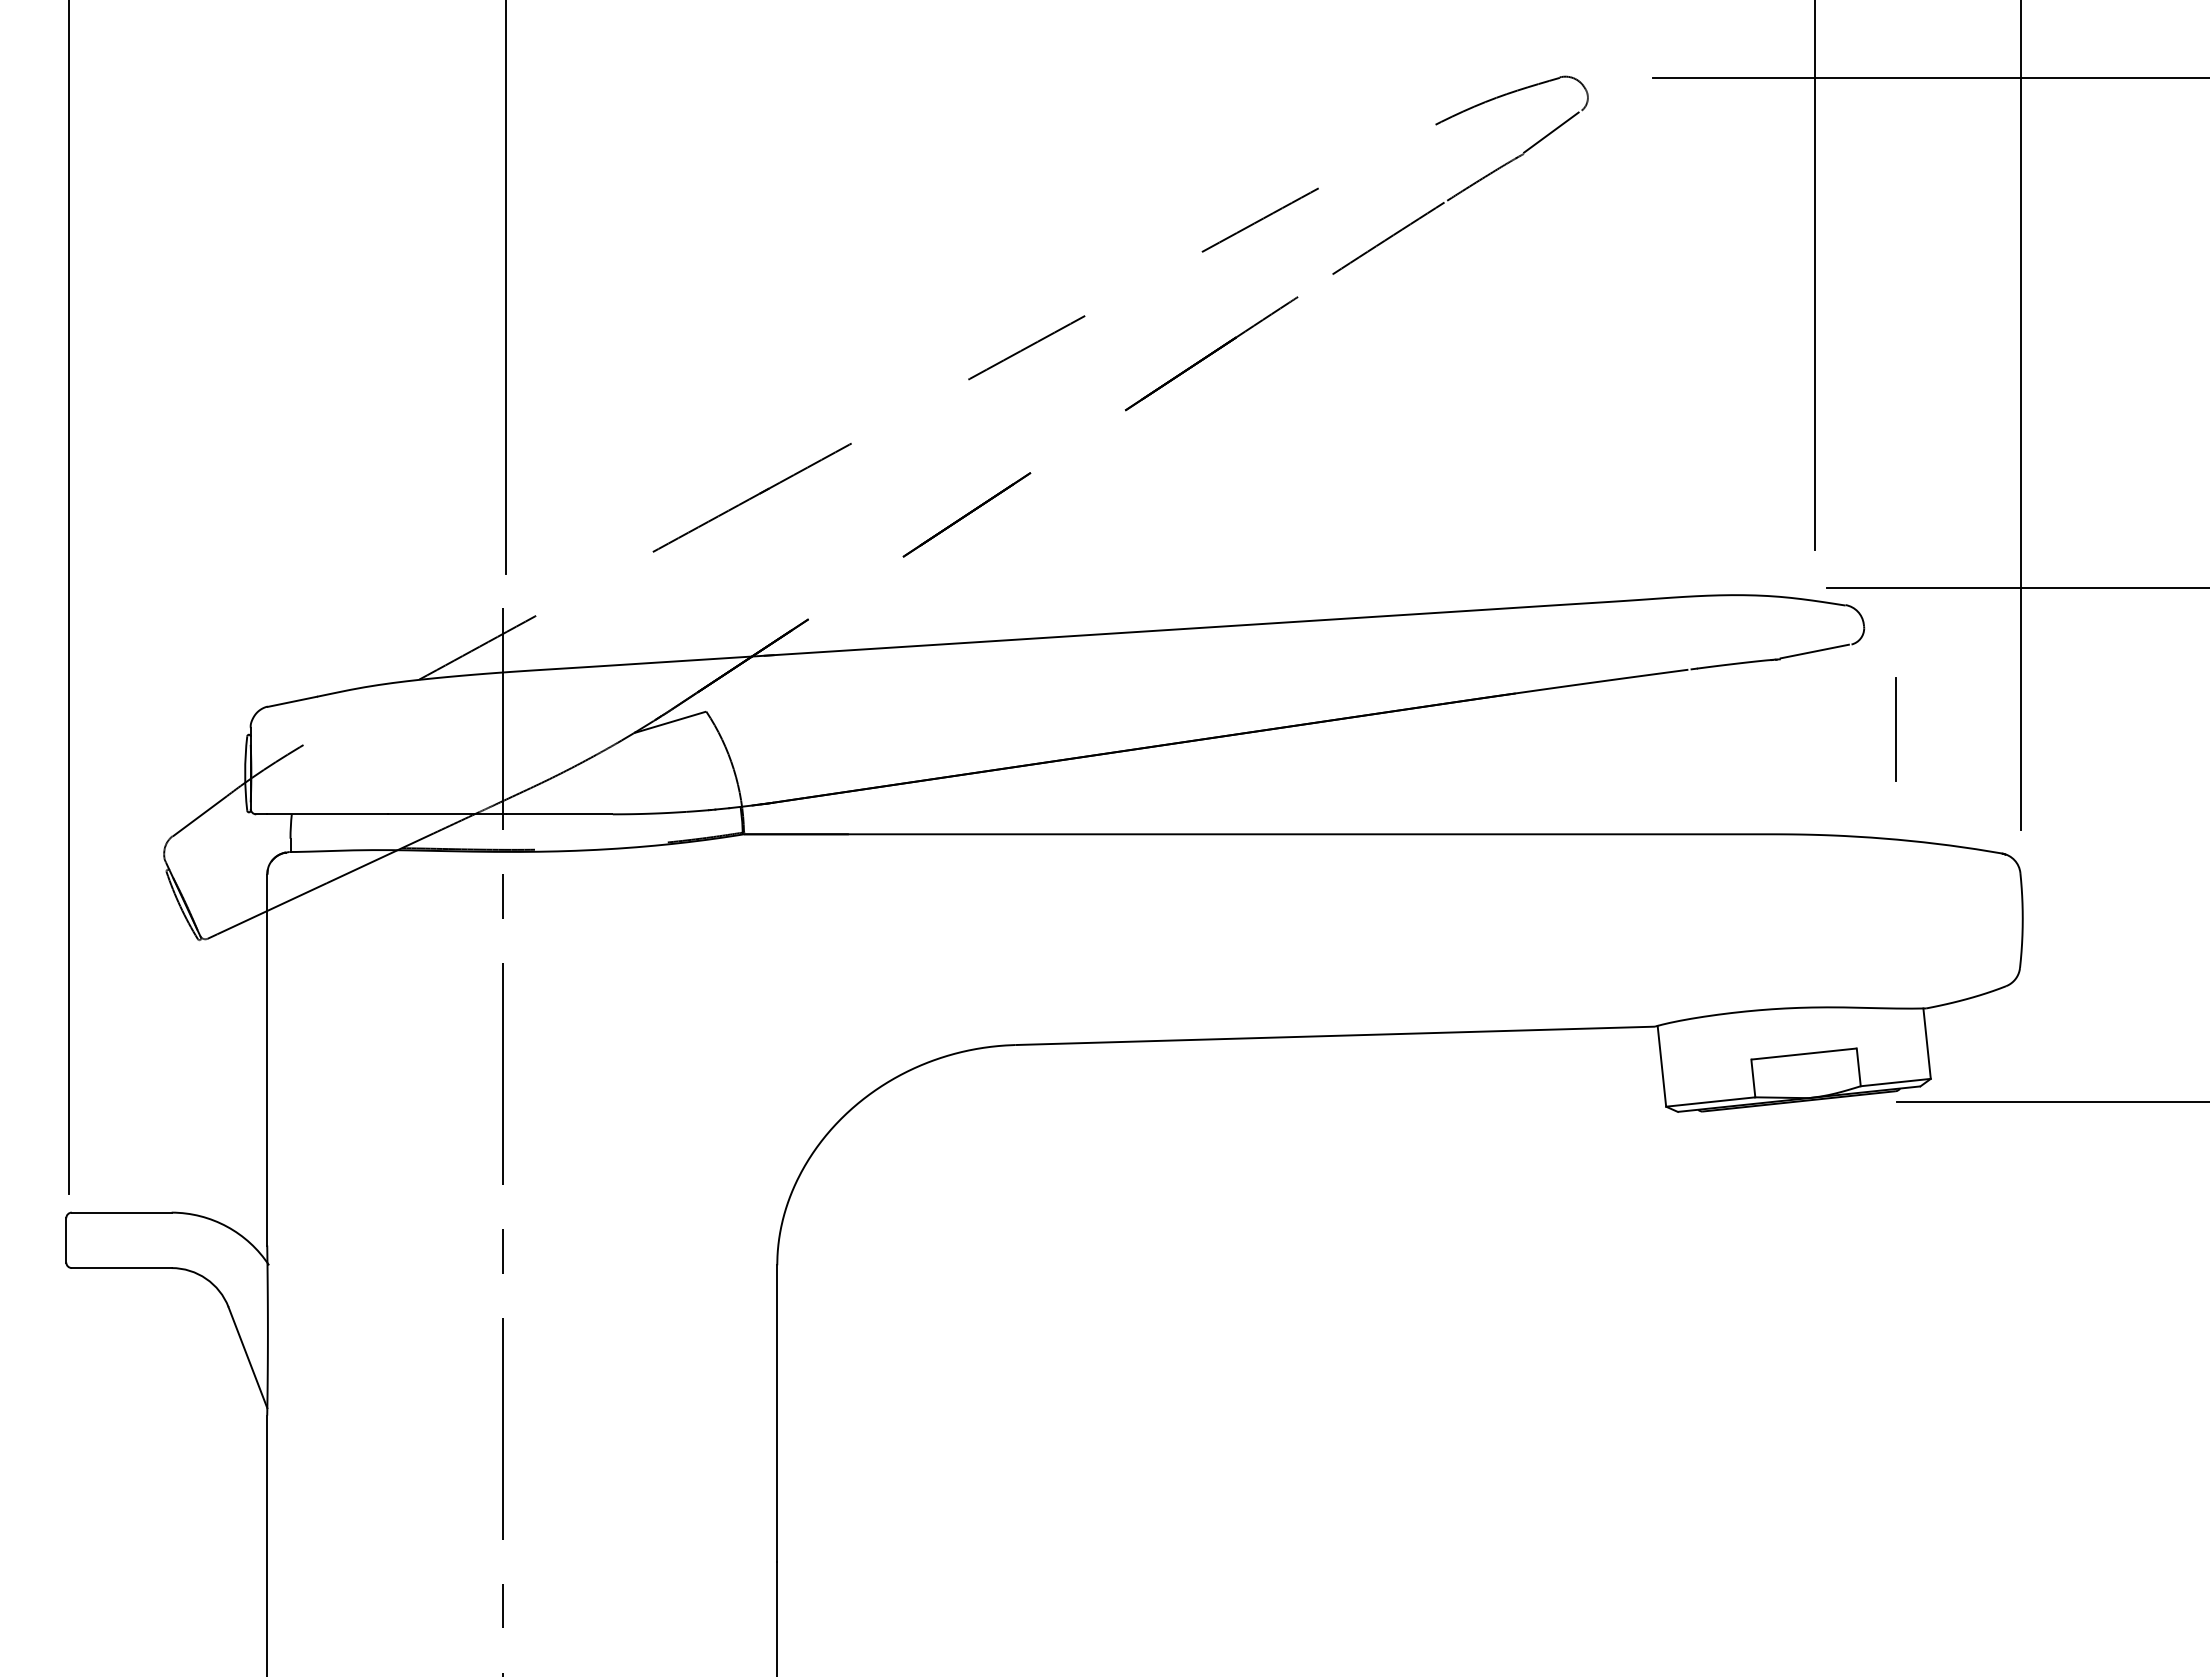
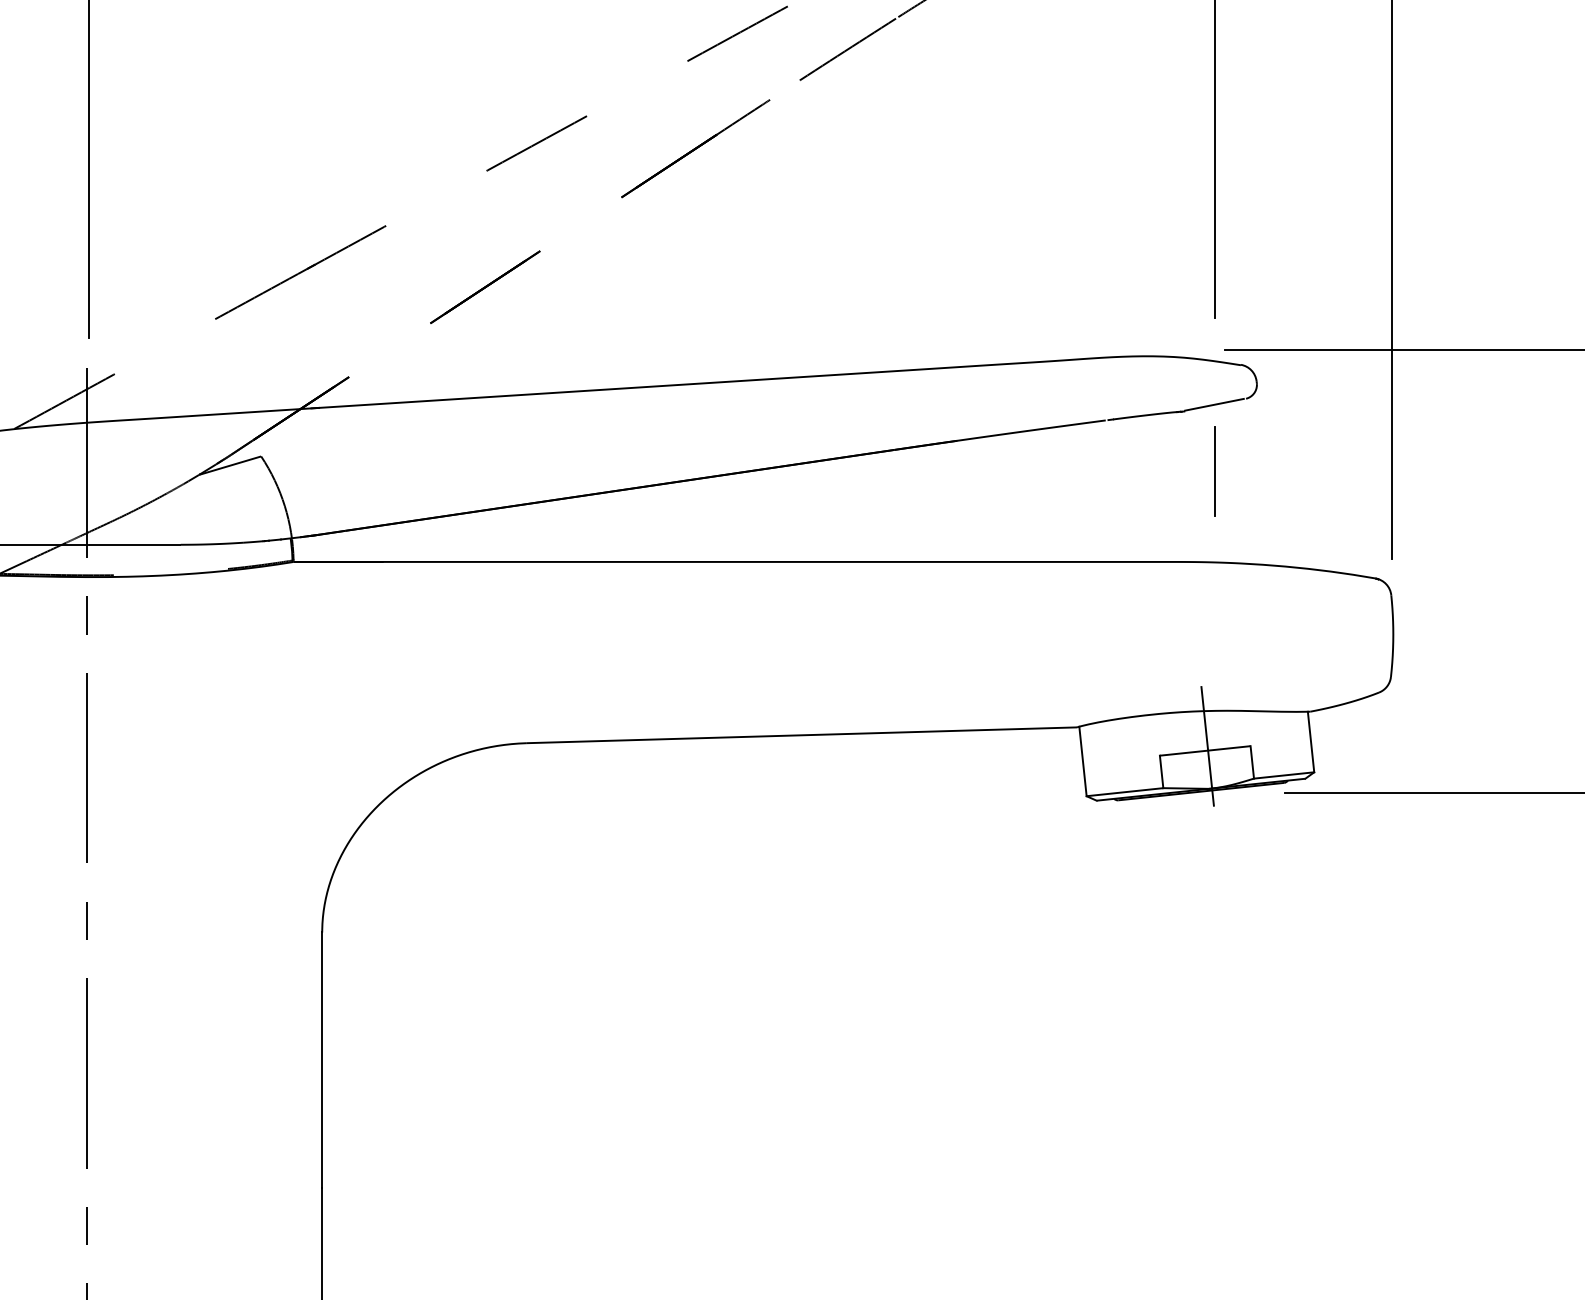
line: (1895, 729) -> (1214, 471), moved
line: (1806, 1048) -> (1207, 746), added

